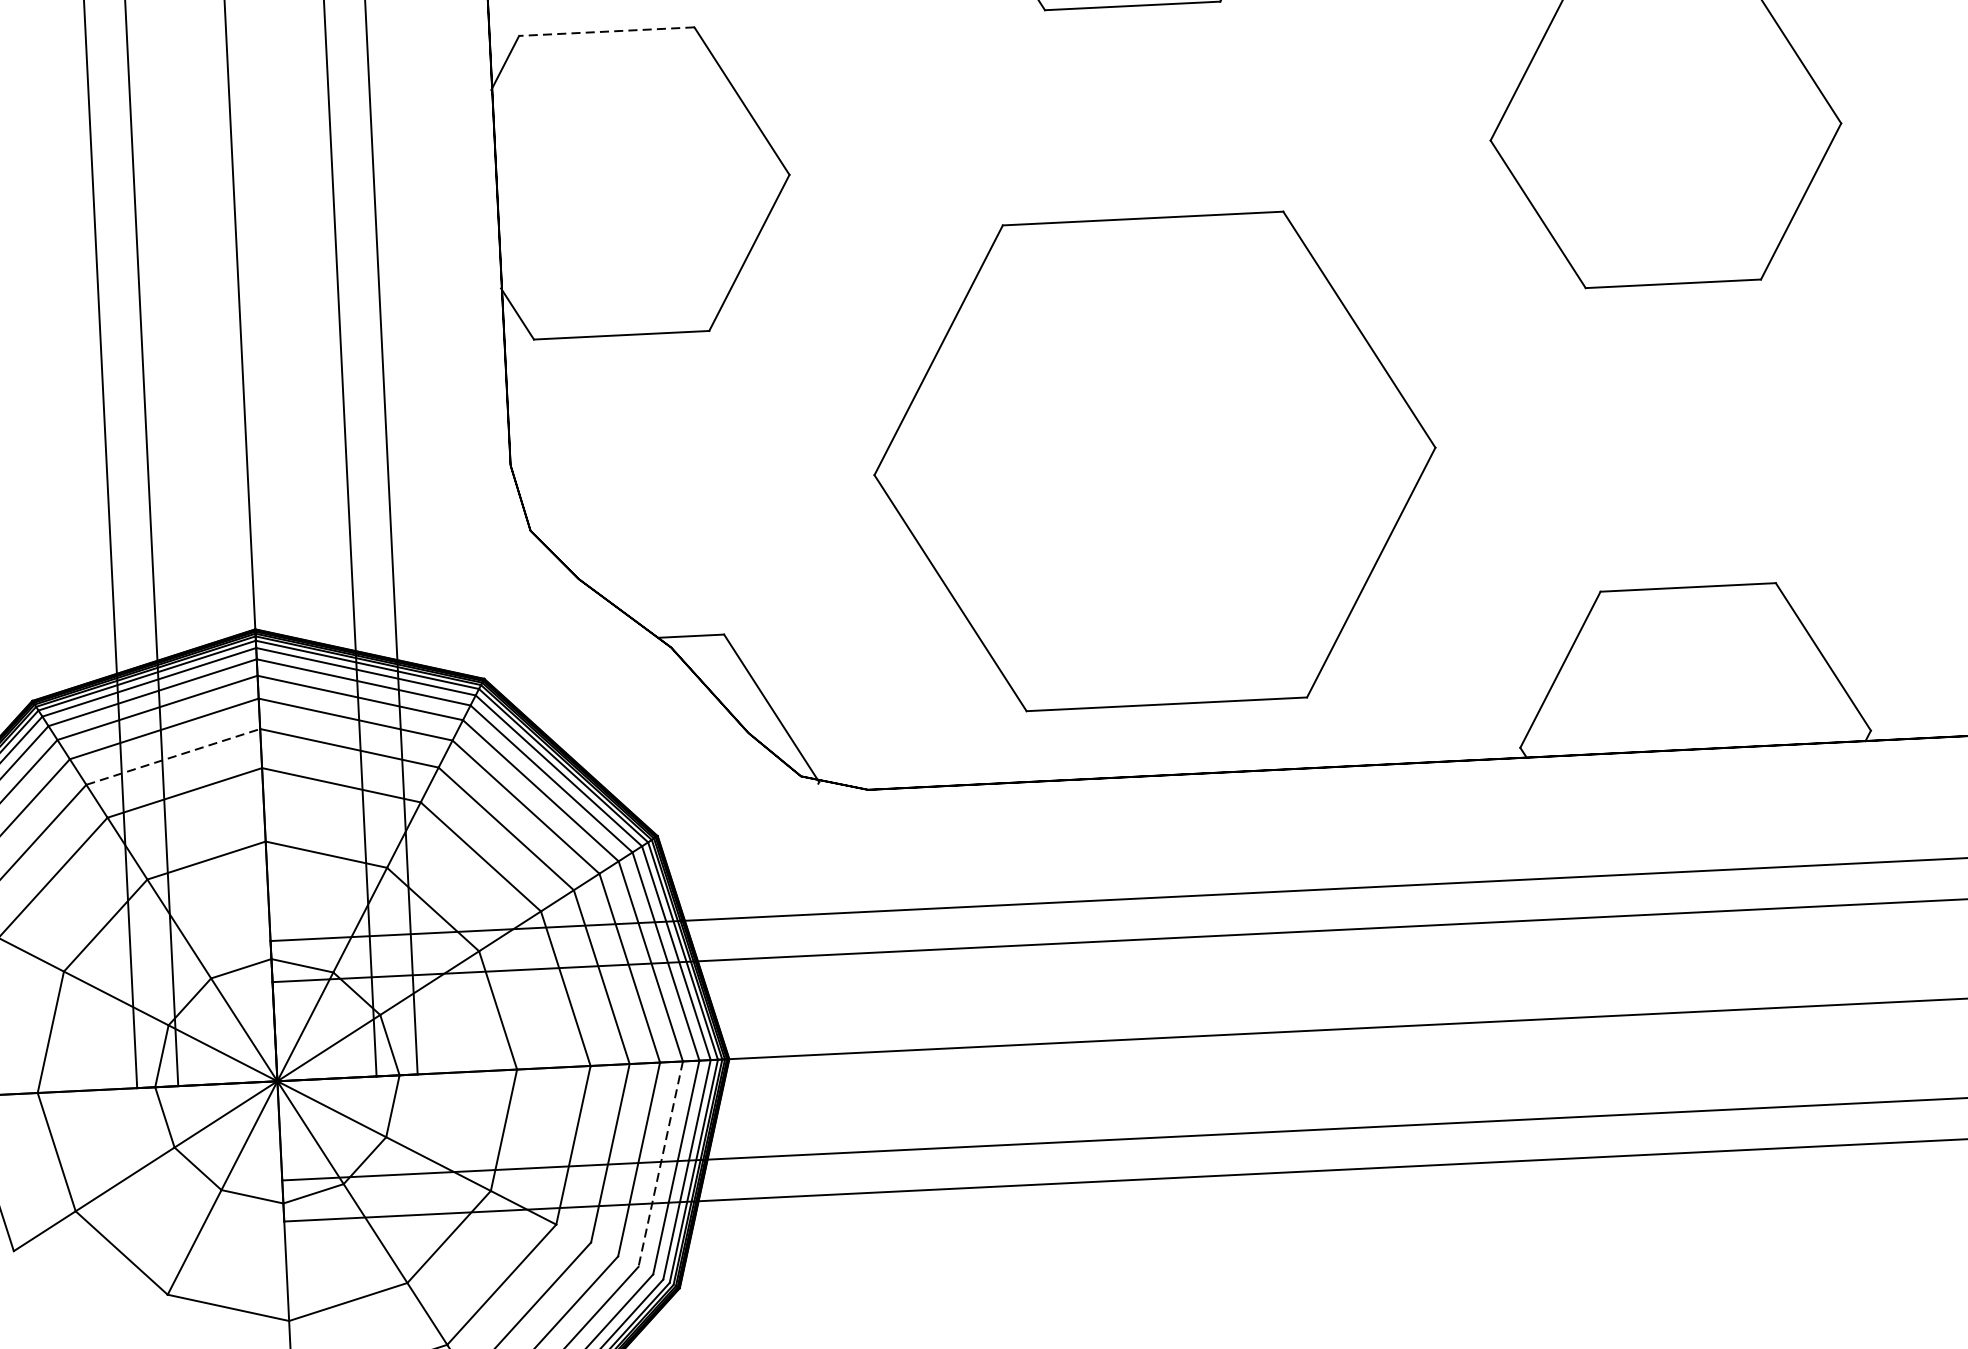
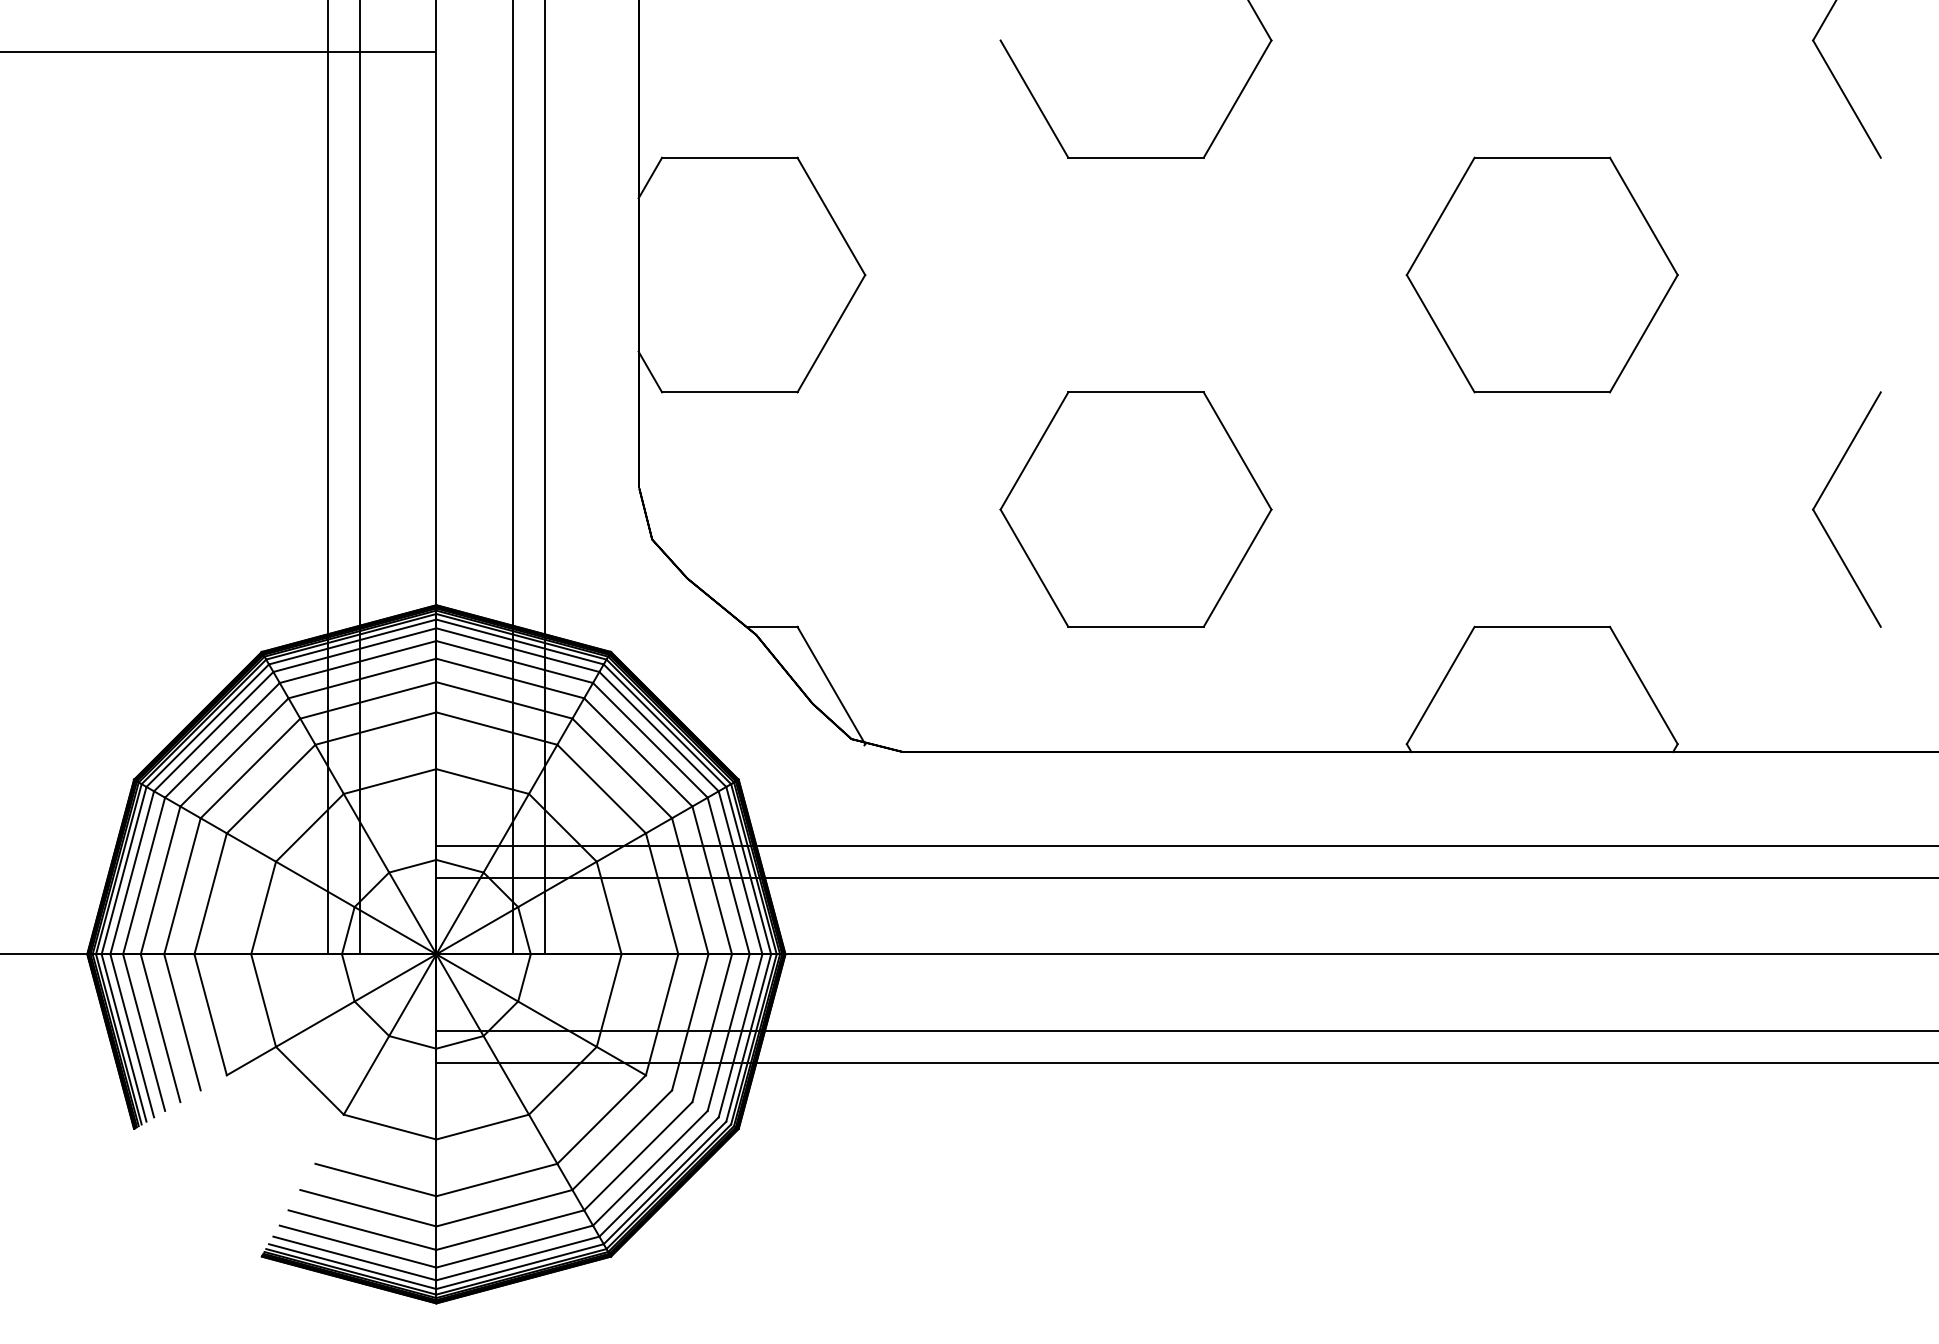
line: (606, 31) -> (729, 157), dashed -> solid
part: (1154, 461) -> (1135, 509), size x0.62
line: (173, 757) -> (368, 700), dashed -> solid
line: (660, 1165) -> (728, 1033), dashed -> solid

